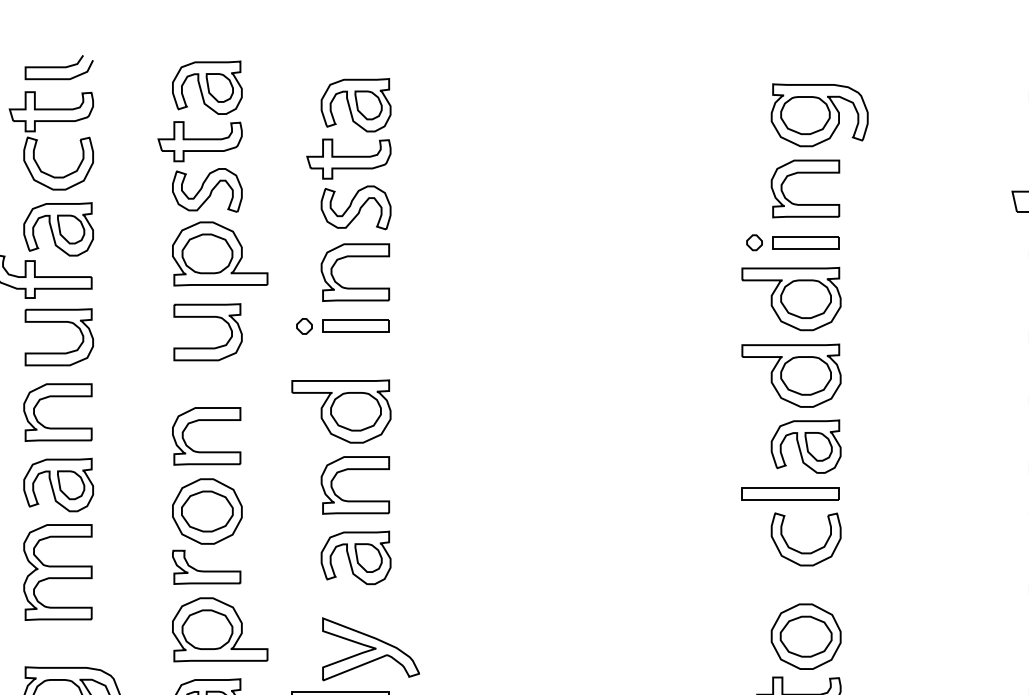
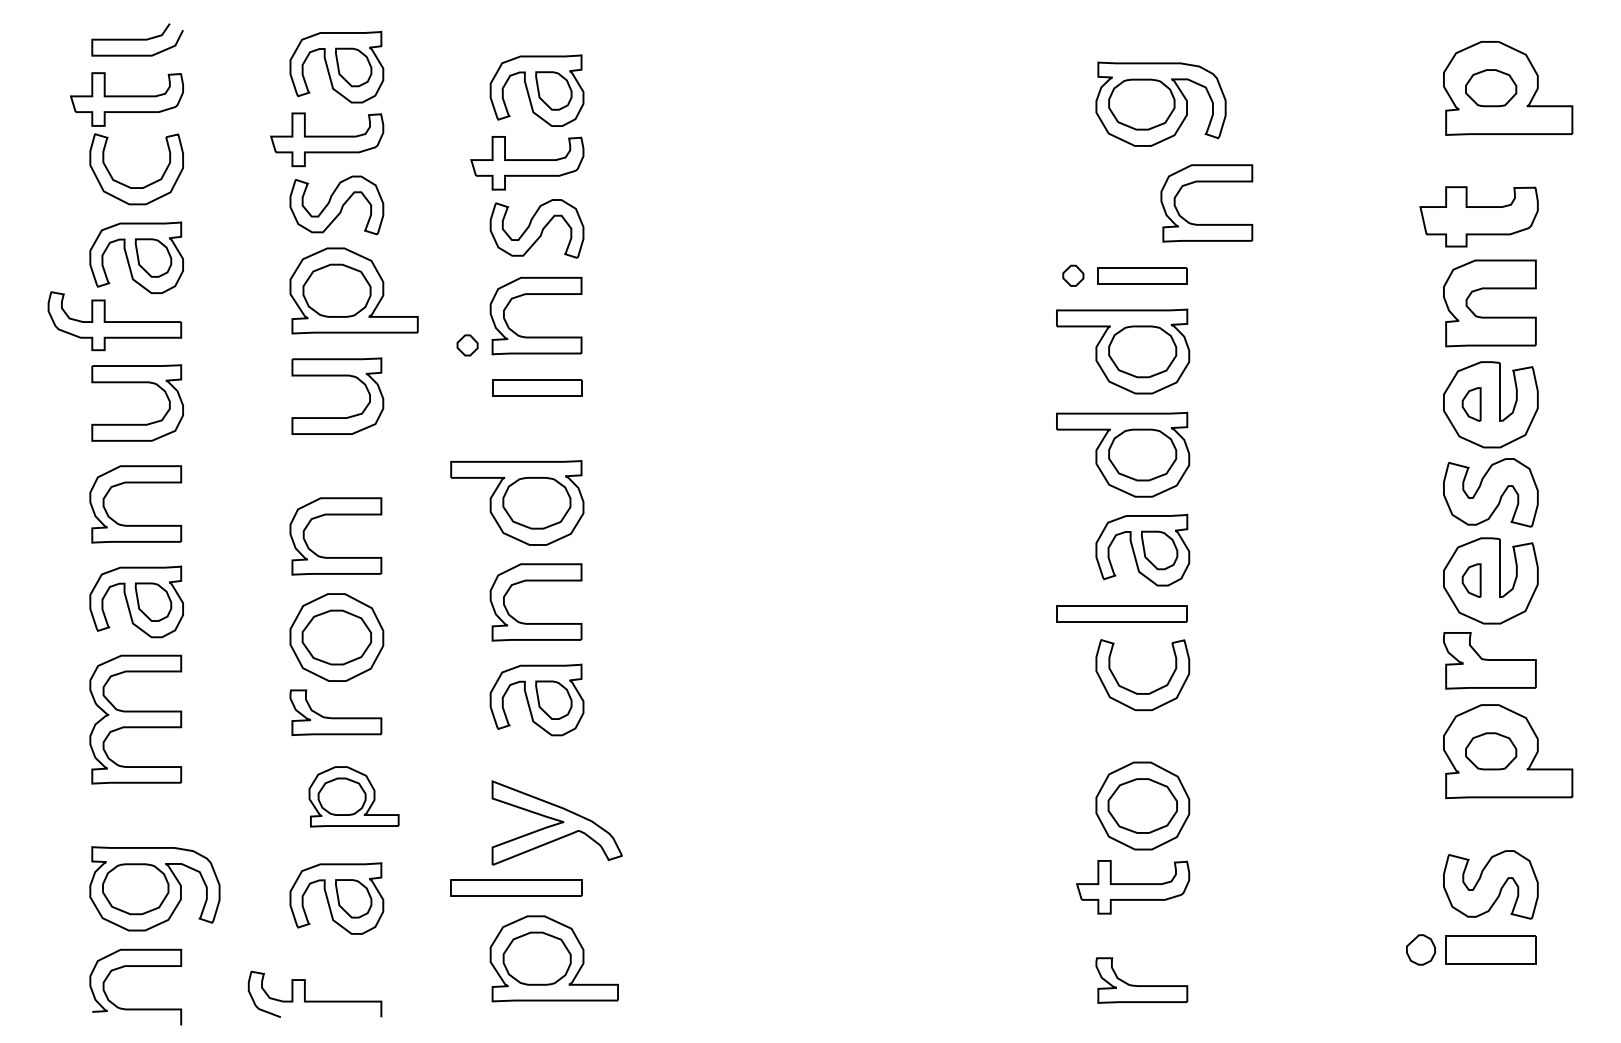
part: (805, 173) -> (1206, 182), moved
part: (304, 326) -> (467, 345), moved
part: (219, 629) -> (353, 796), size x0.7

